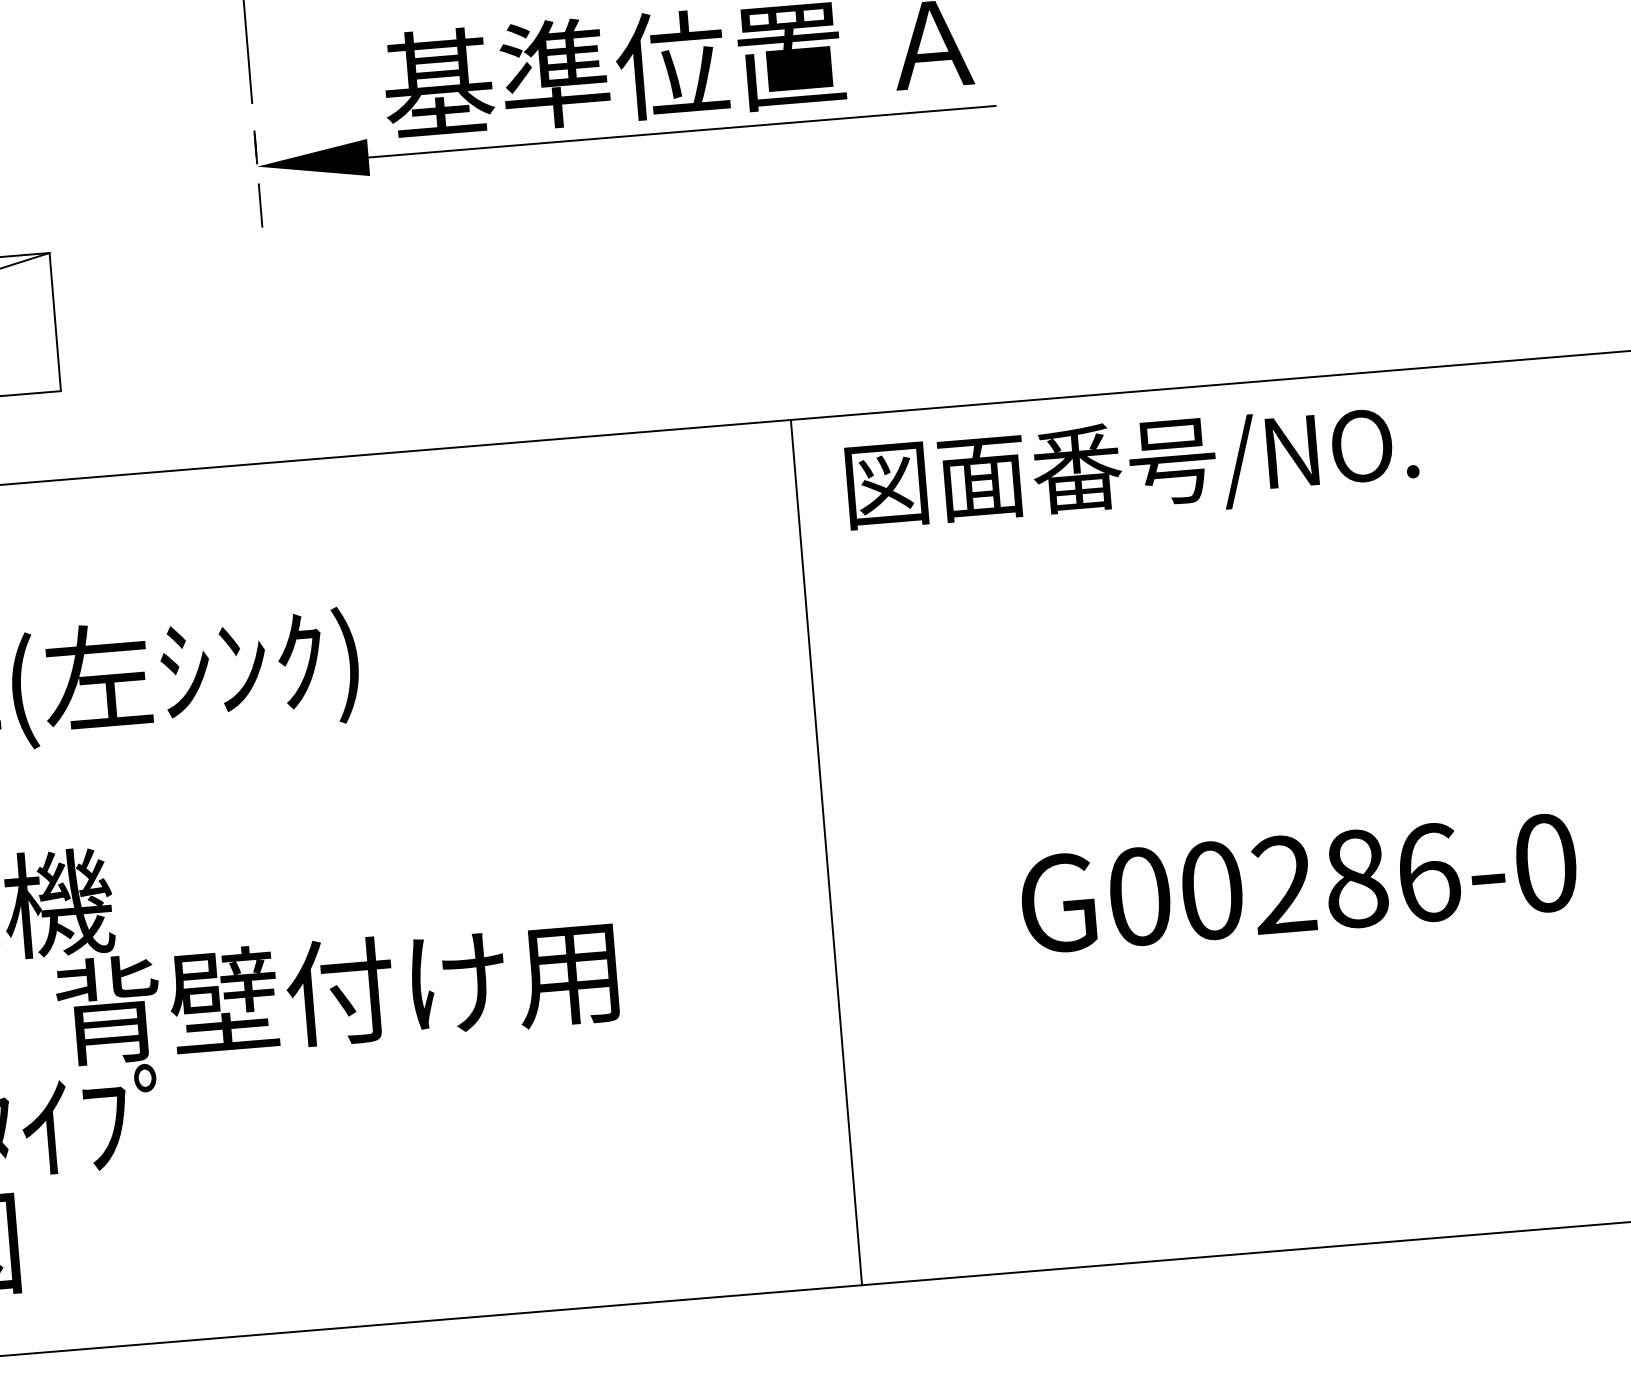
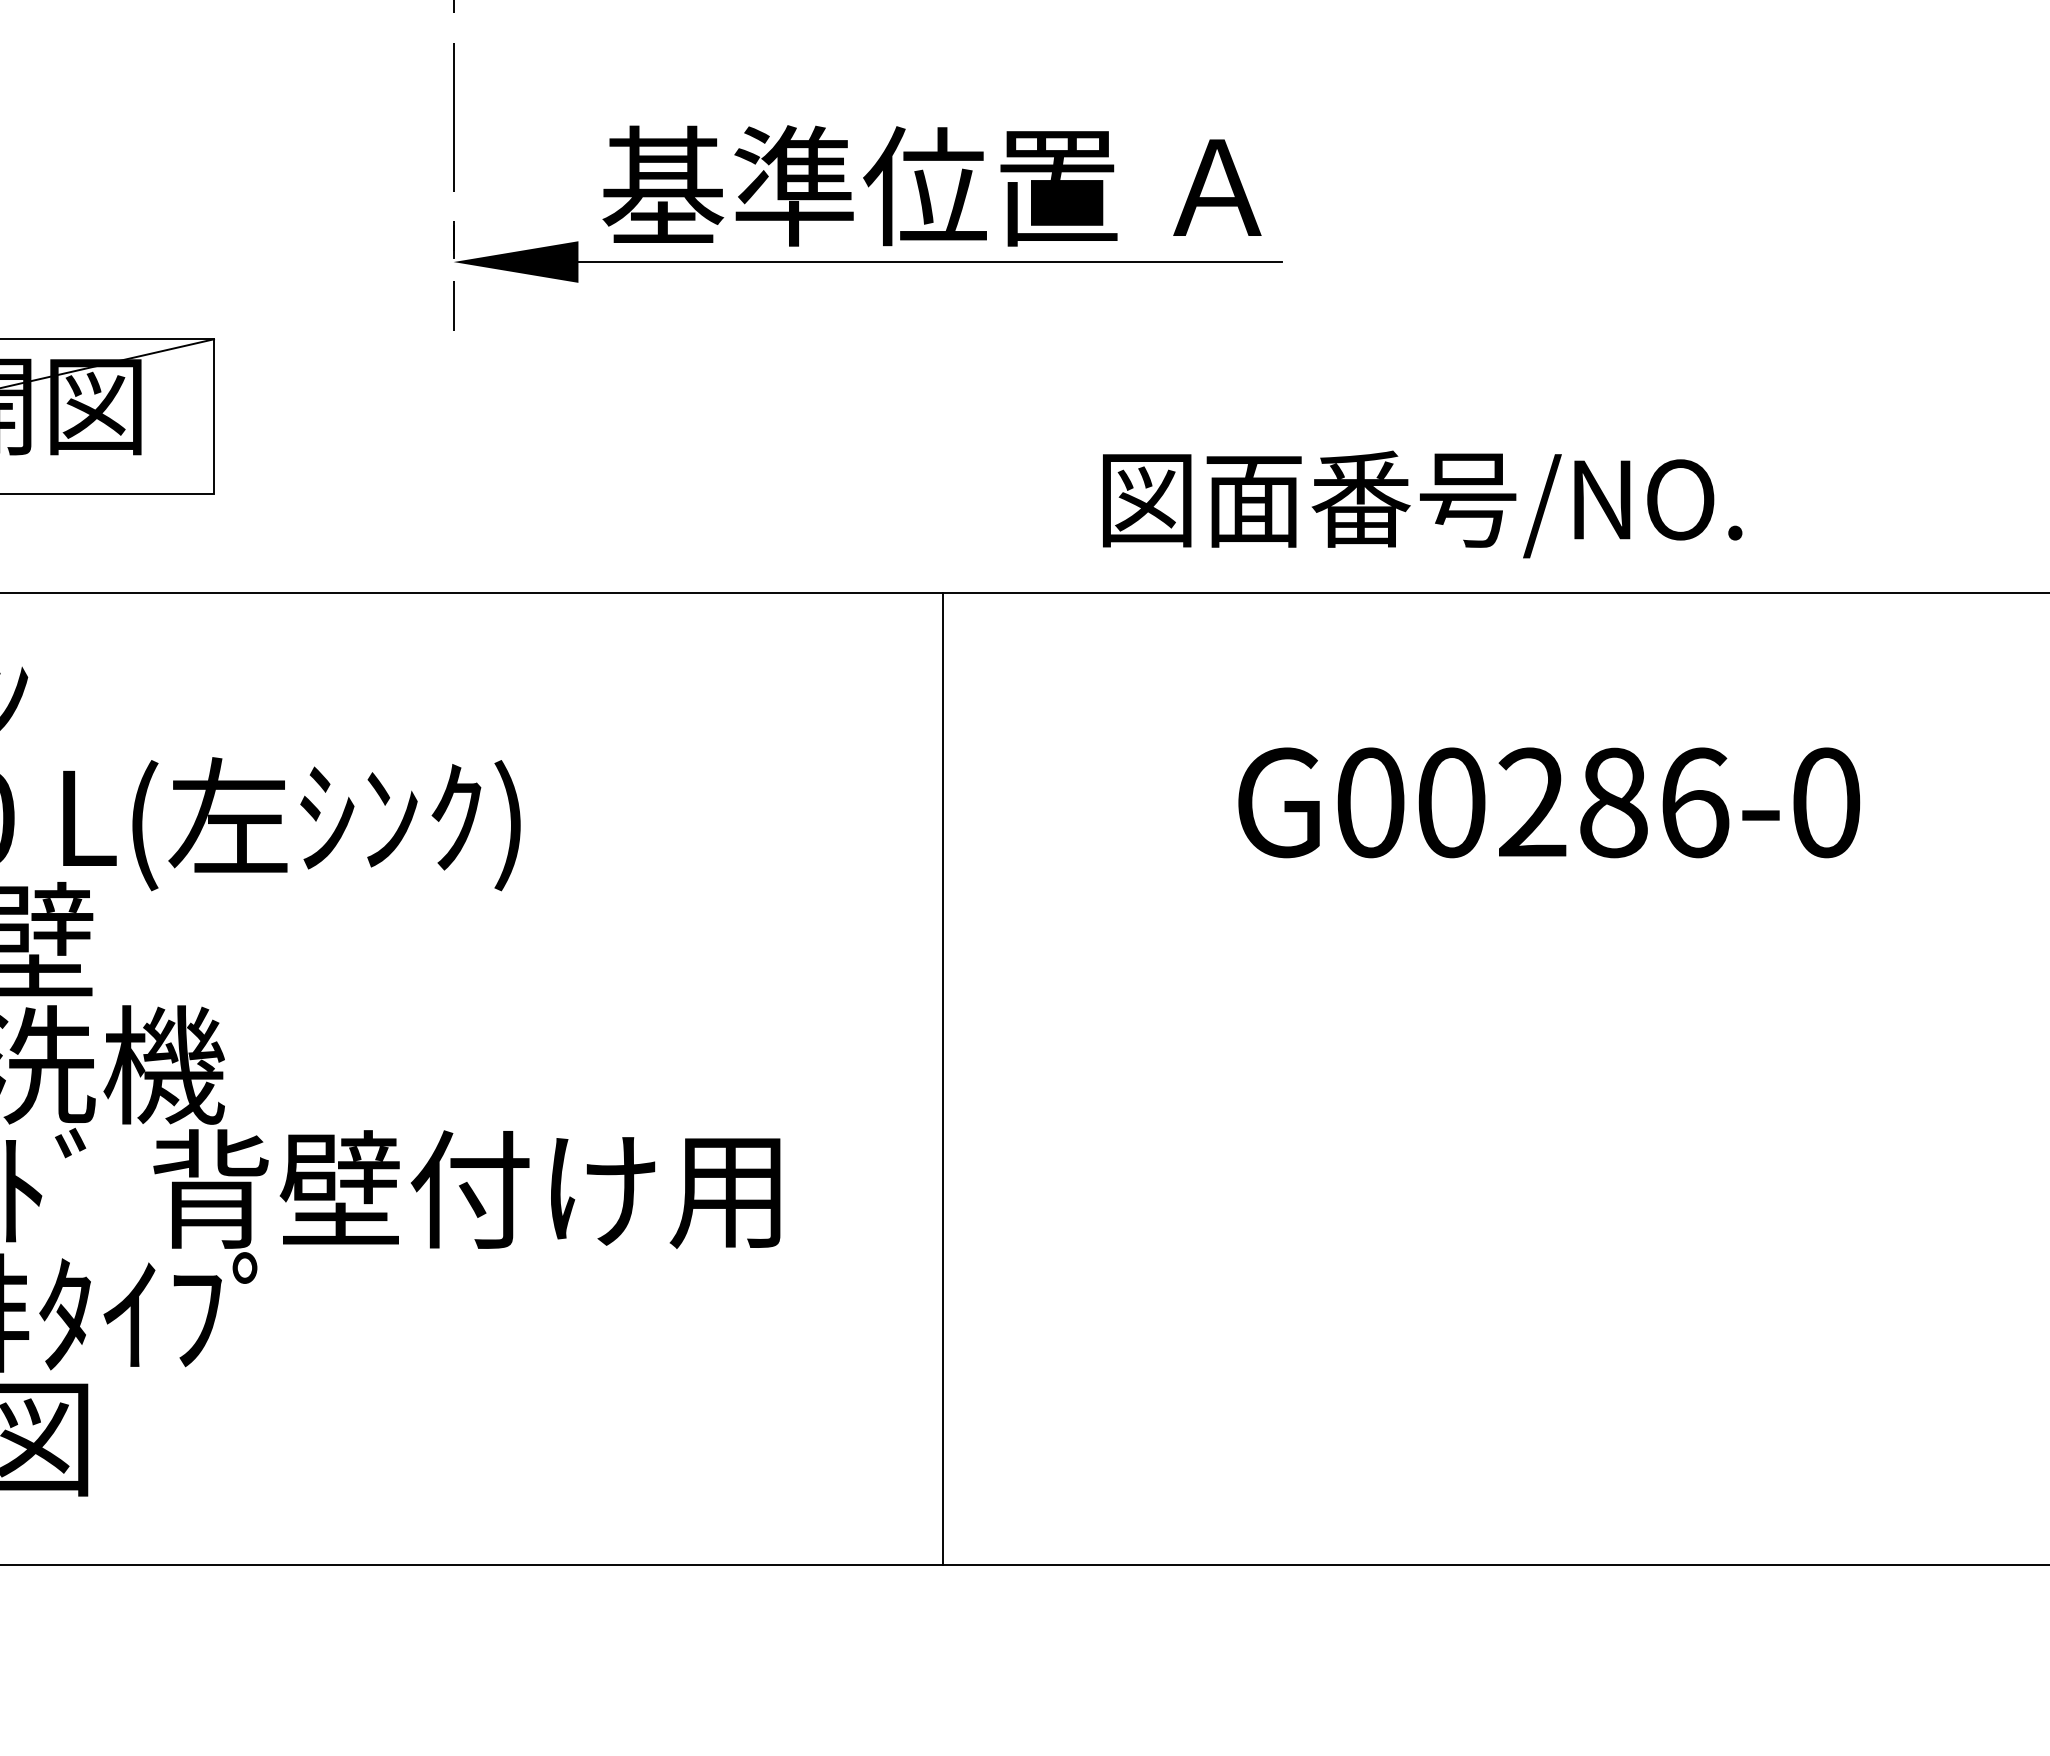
text: (1132, 469) -> (1422, 504), moved
line: (826, 852) -> (943, 1078), moved
text: (1299, 883) -> (1549, 802), moved

